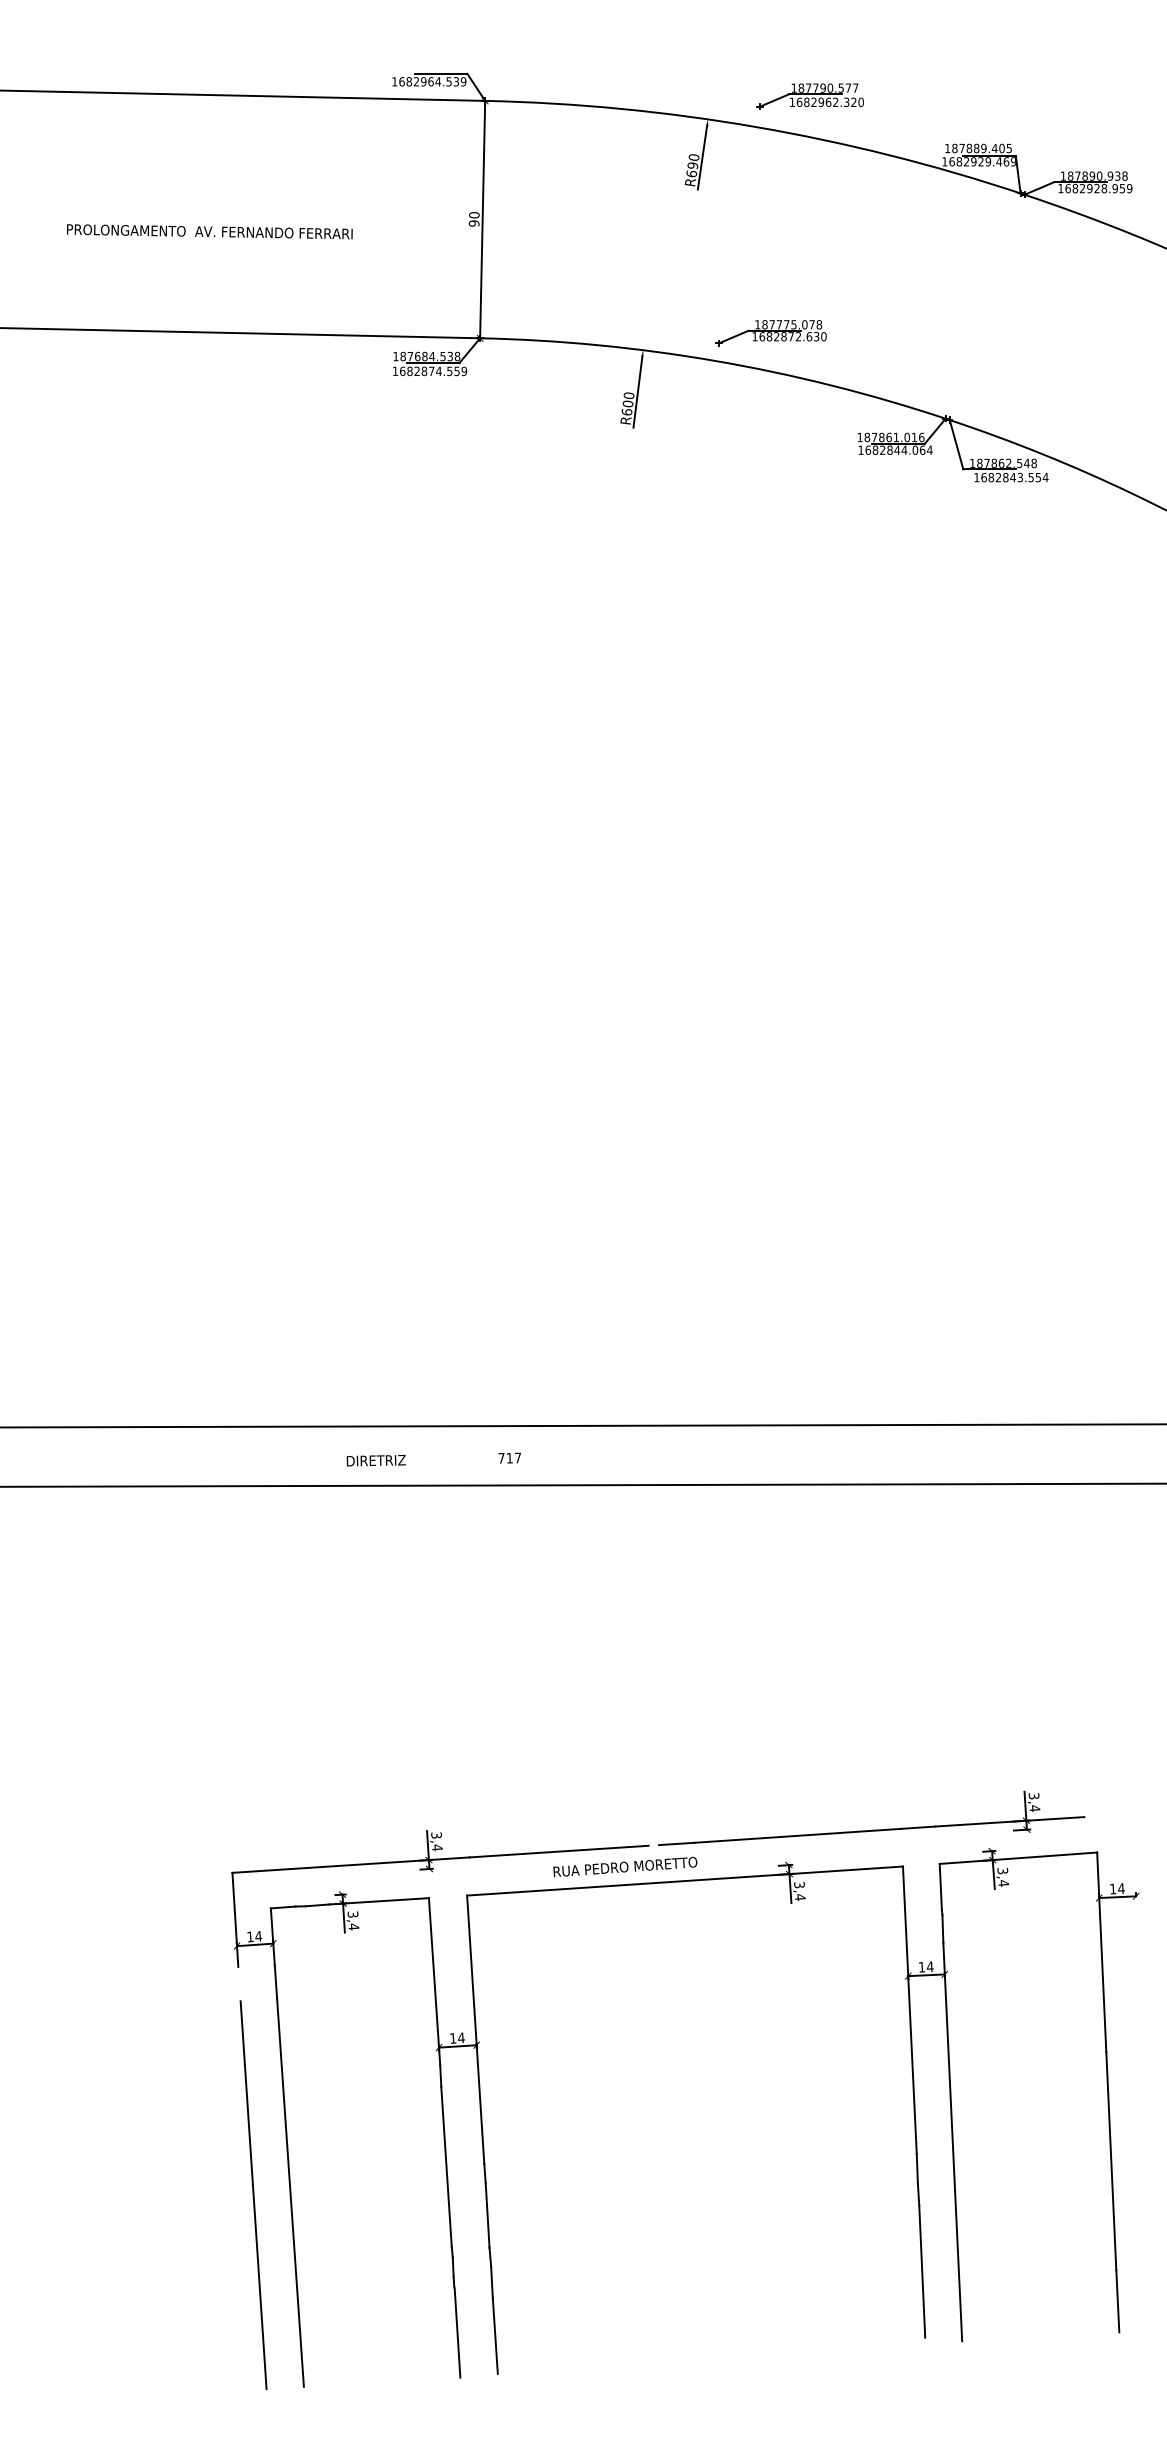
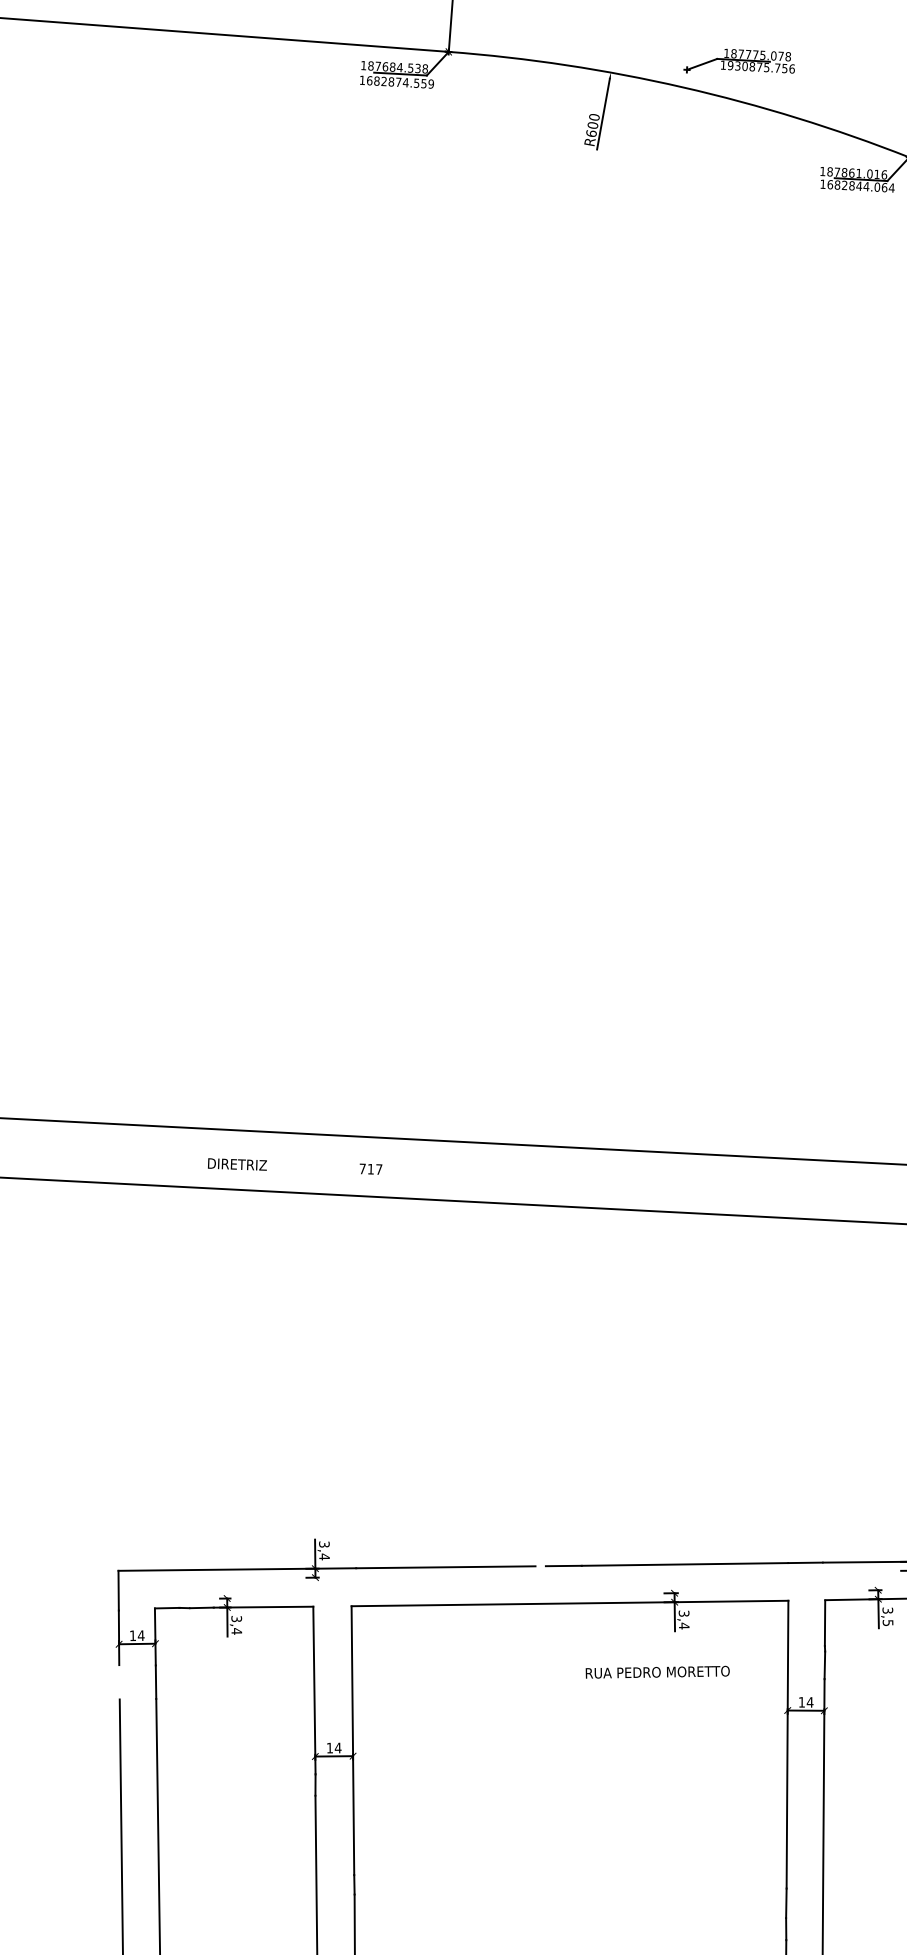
text: (792, 336) -> (760, 67), 1682872.630 -> 1930875.756
text: (433, 1459) -> (294, 1166), moved
text: (625, 1866) -> (657, 1671), moved
text: (1003, 1883) -> (887, 1623), 3,4 -> 3,5

